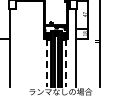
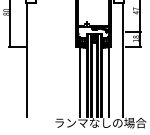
line: (46, 63) -> (80, 81), dashed -> solid
line: (66, 63) -> (109, 81), dashed -> solid

